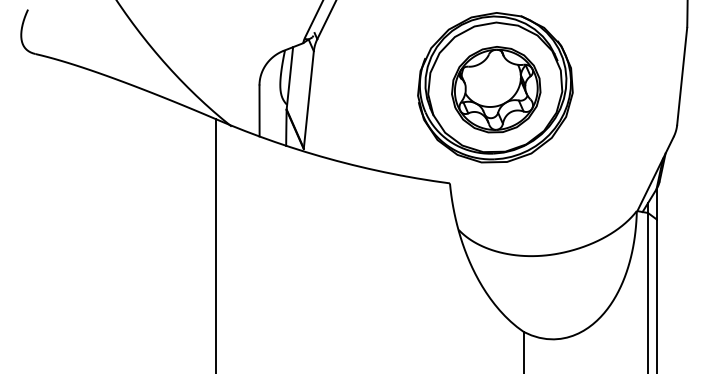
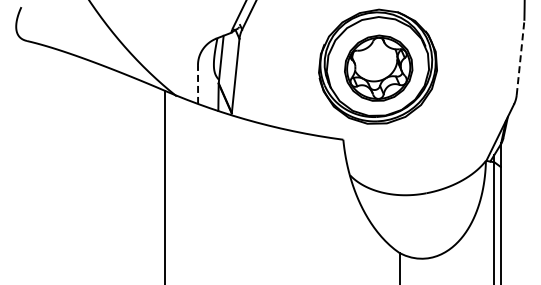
line: (682, 75) -> (520, 57), solid -> dashed
line: (260, 109) -> (198, 83), solid -> dashed

